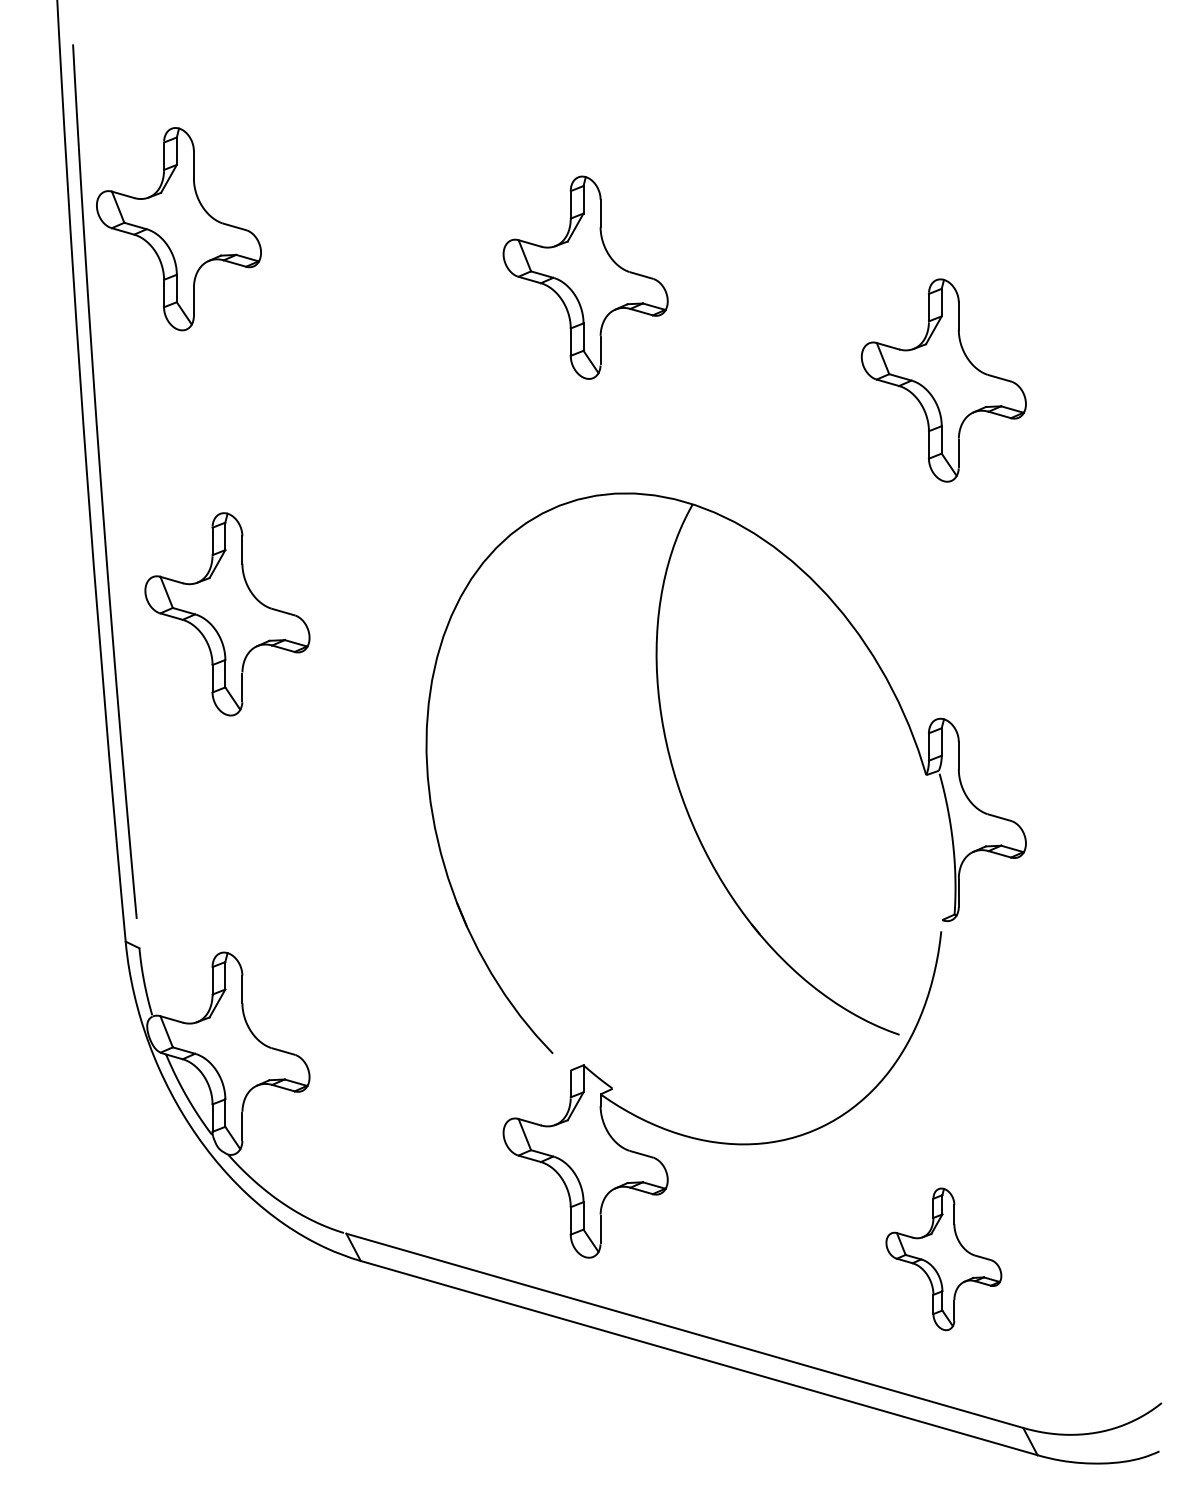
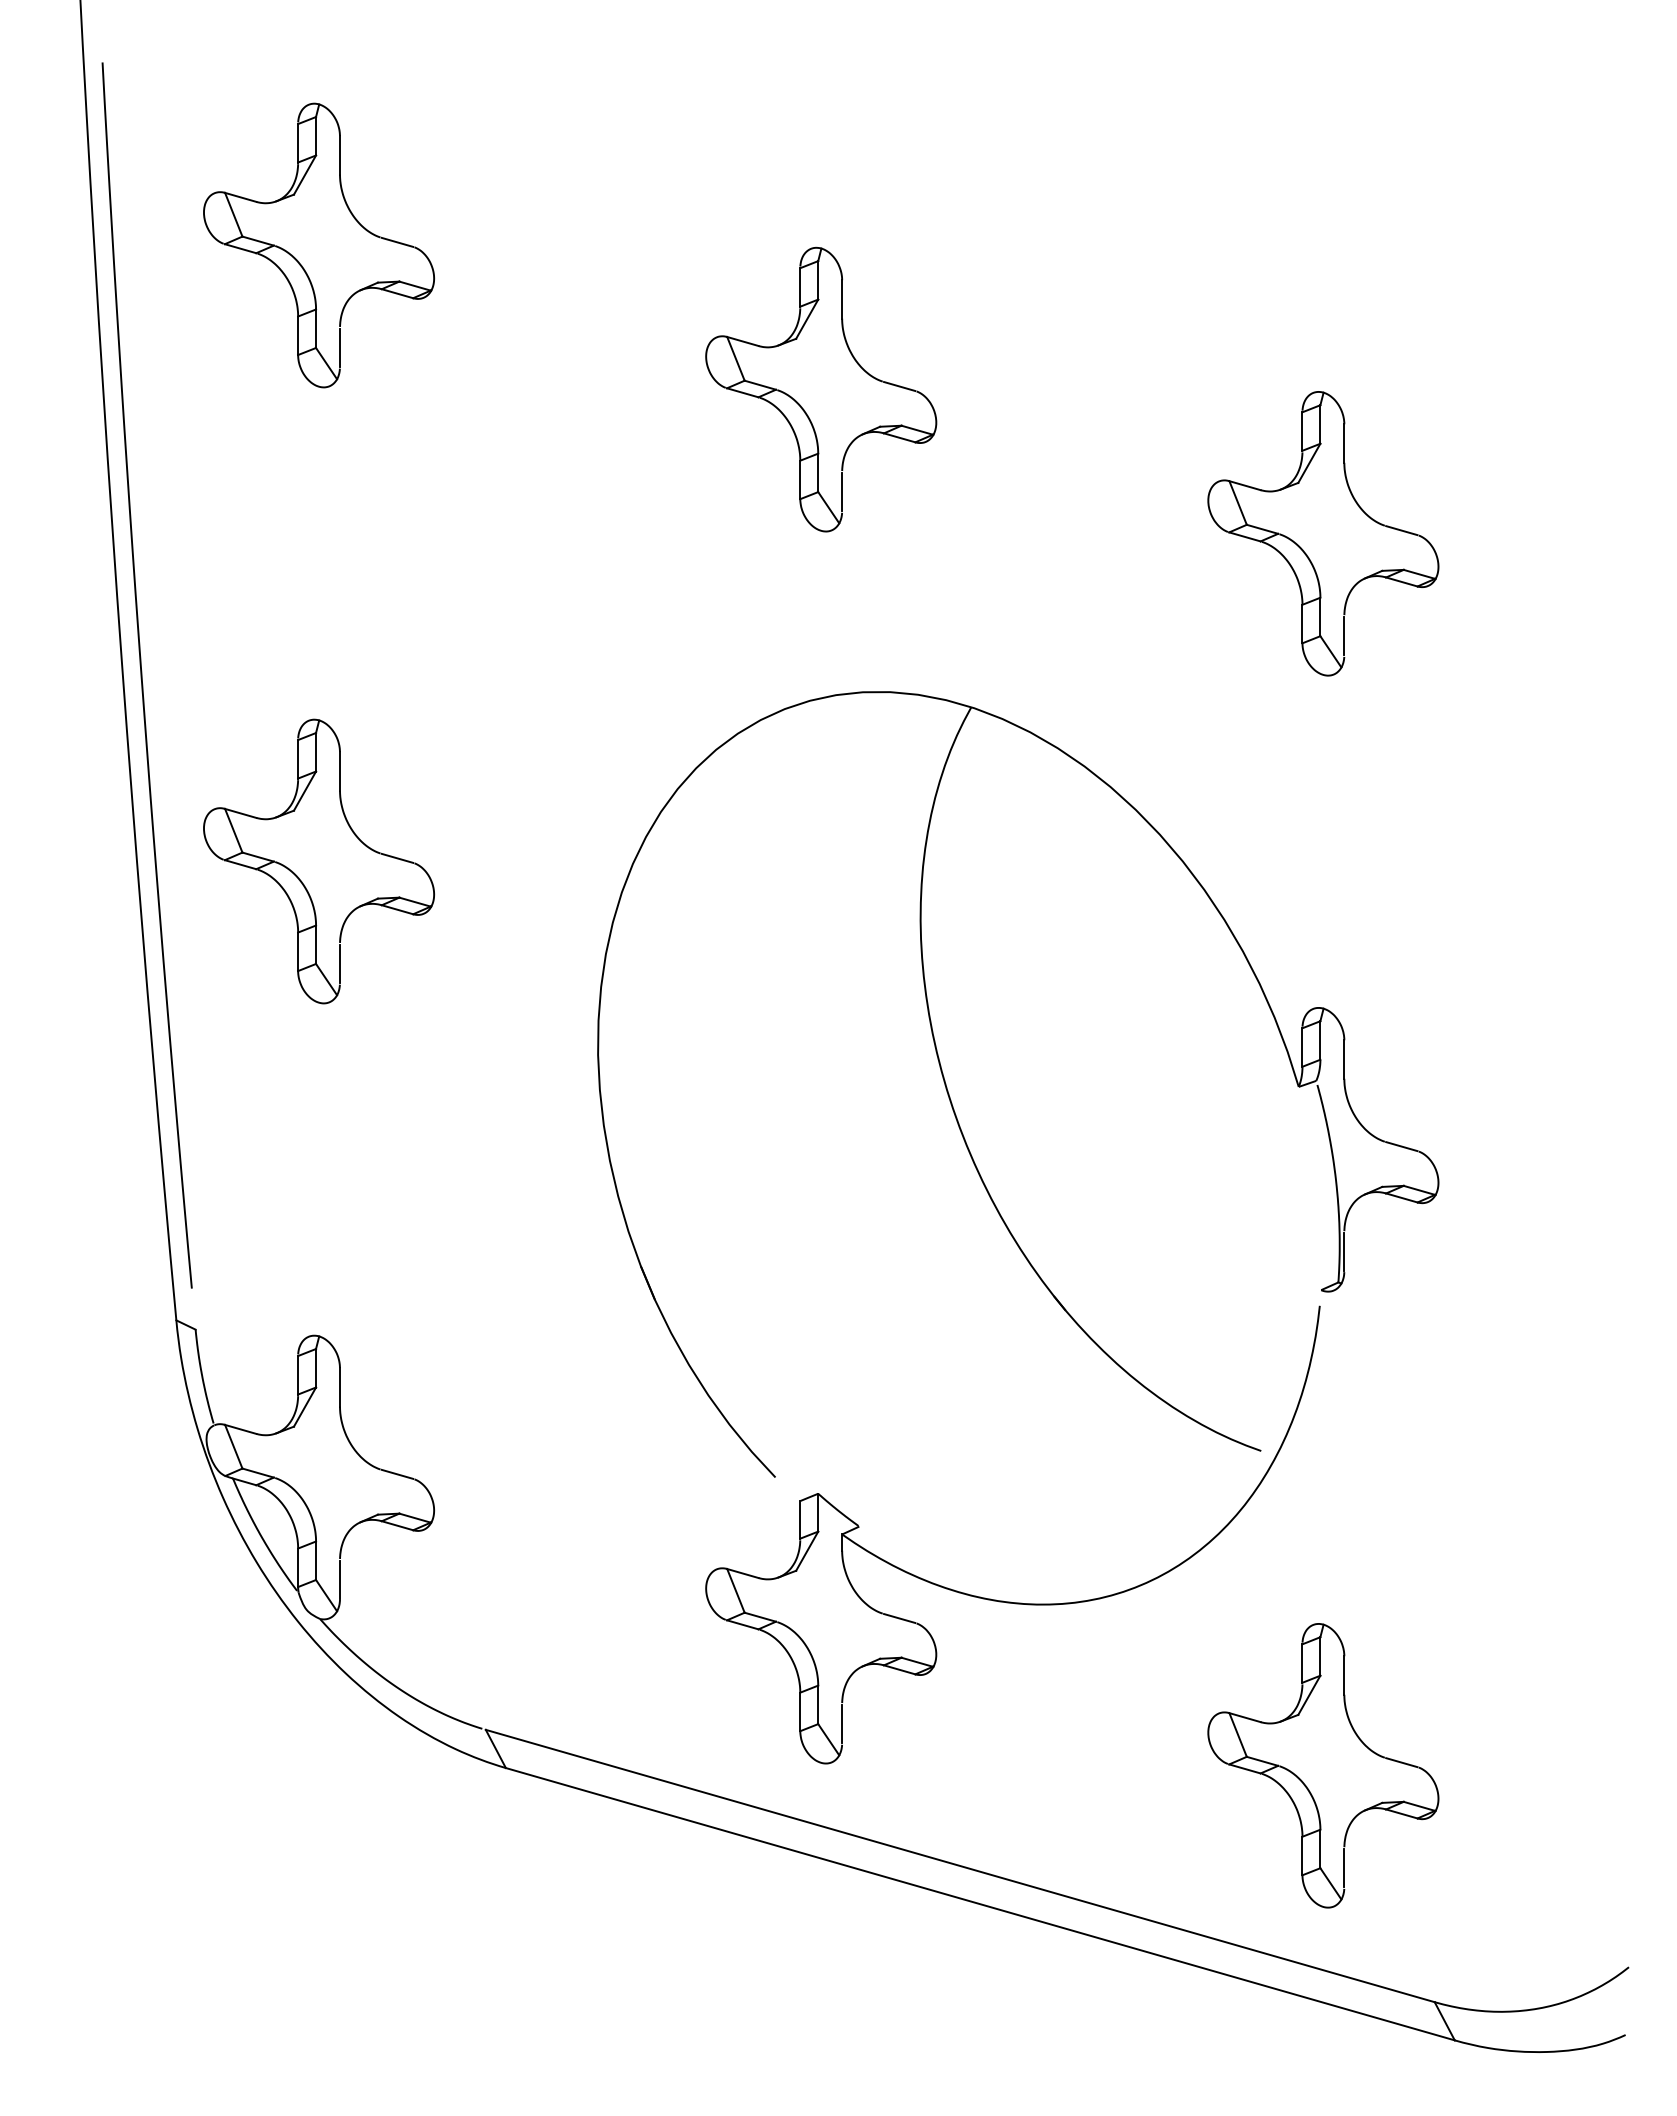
part: (164, 239) -> (298, 260), moved
part: (943, 1259) -> (1323, 1765), size x1.43

